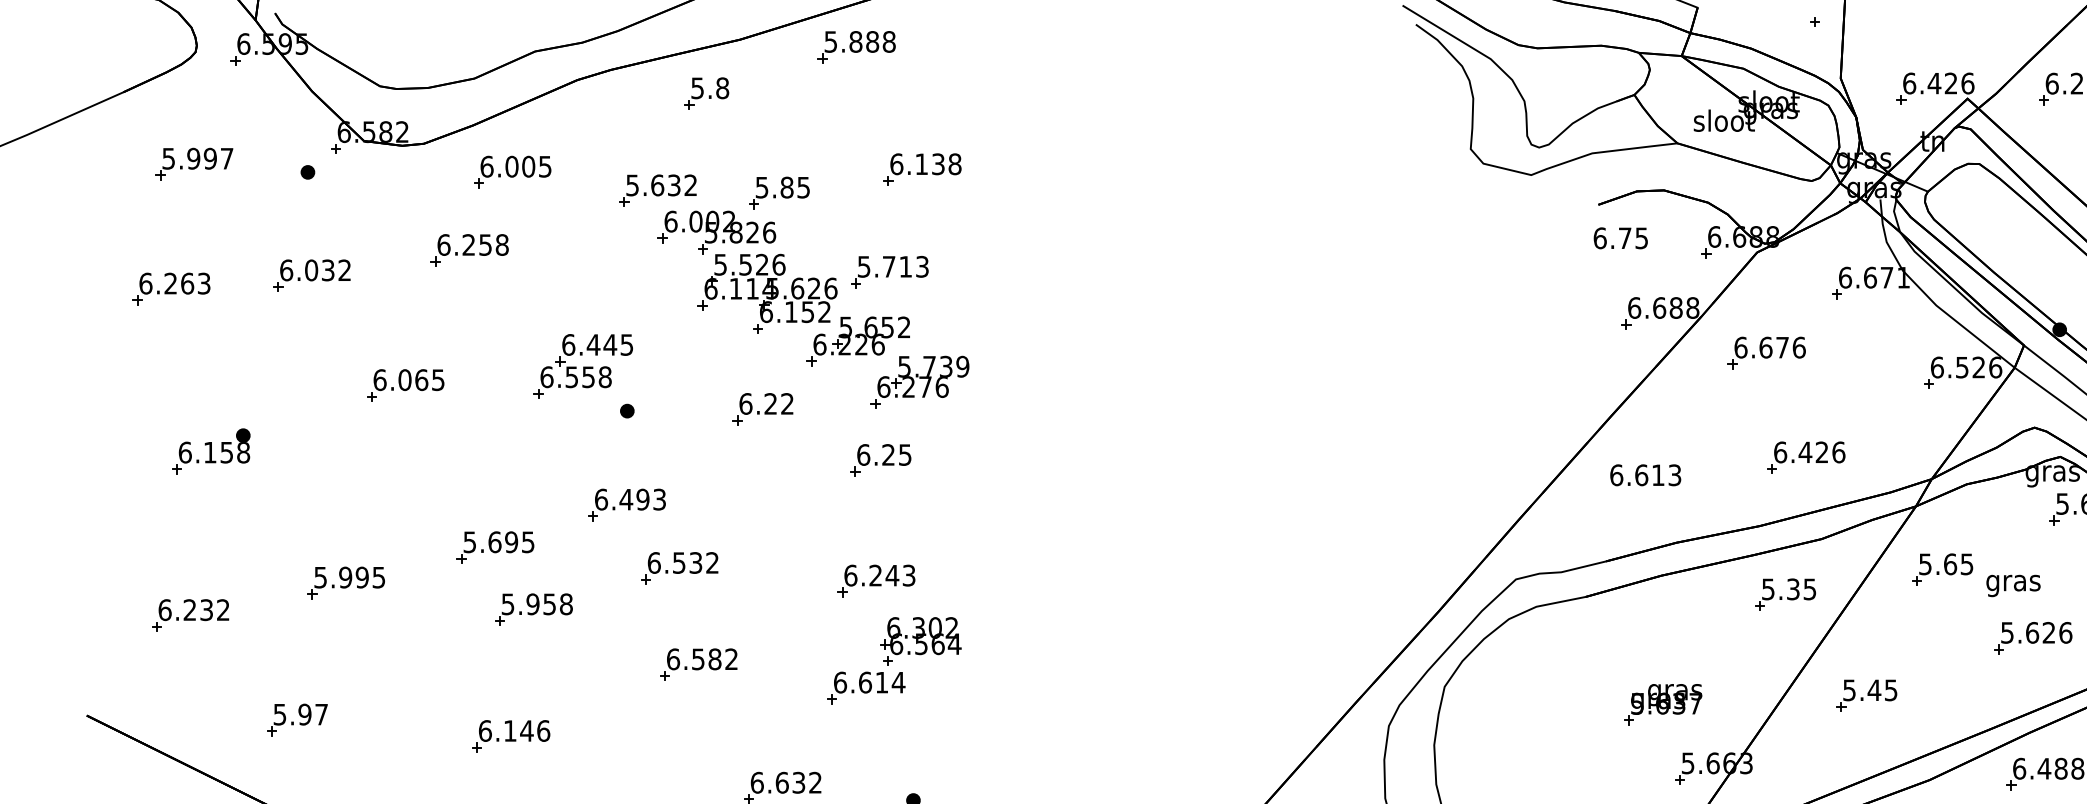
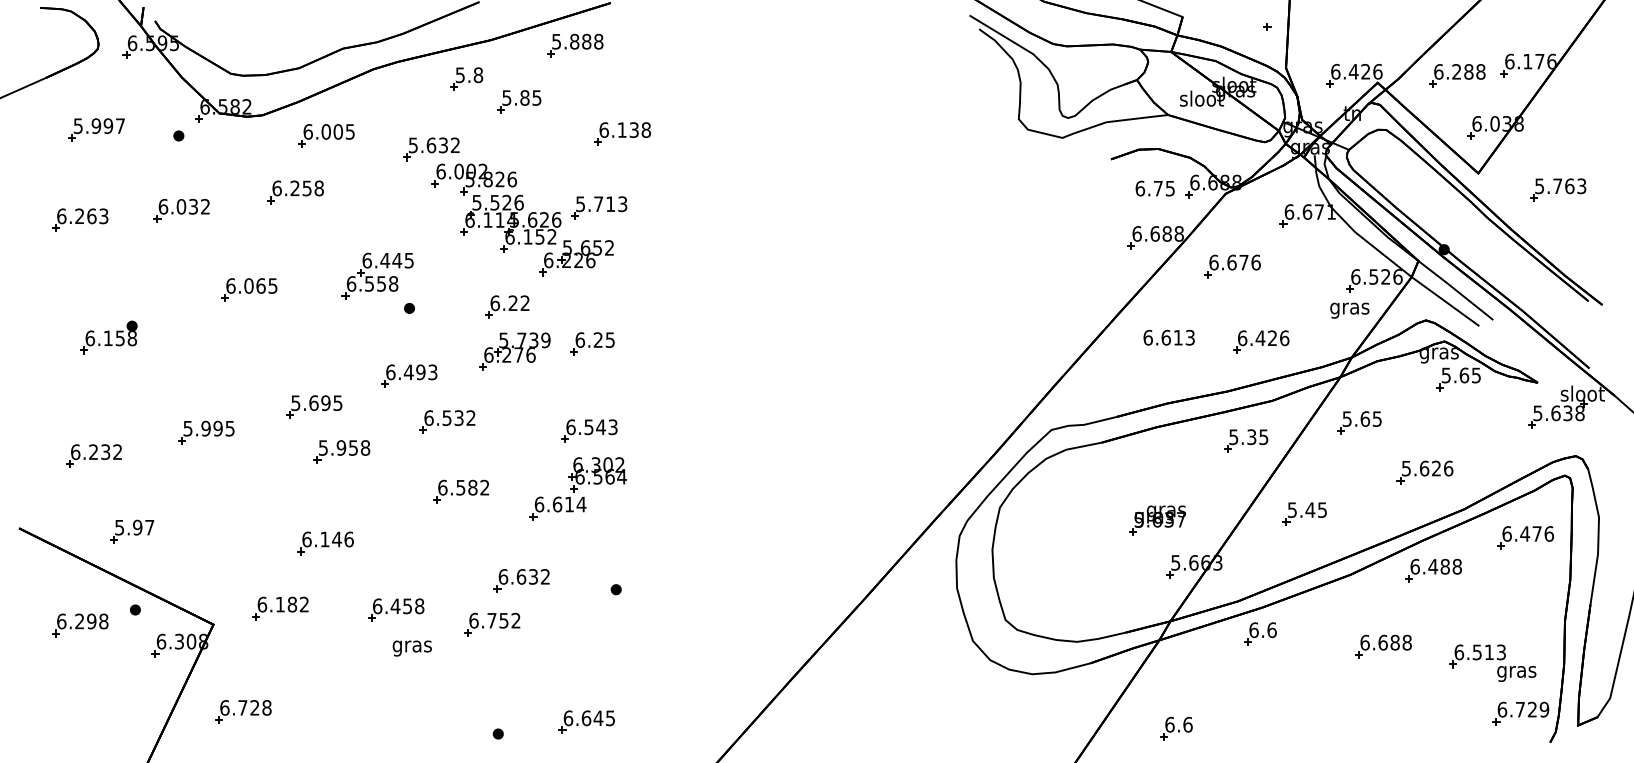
part: (779, 192) -> (519, 101), moved
text: (1619, 238) -> (1154, 188), moved
part: (919, 382) -> (514, 351), moved
text: (1644, 474) -> (1168, 337), moved
text: (875, 575) -> (588, 427), 6.243 -> 6.543
text: (2013, 585) -> (1349, 310), moved
part: (893, 660) -> (577, 488), moved
part: (297, 719) -> (132, 531), moved

